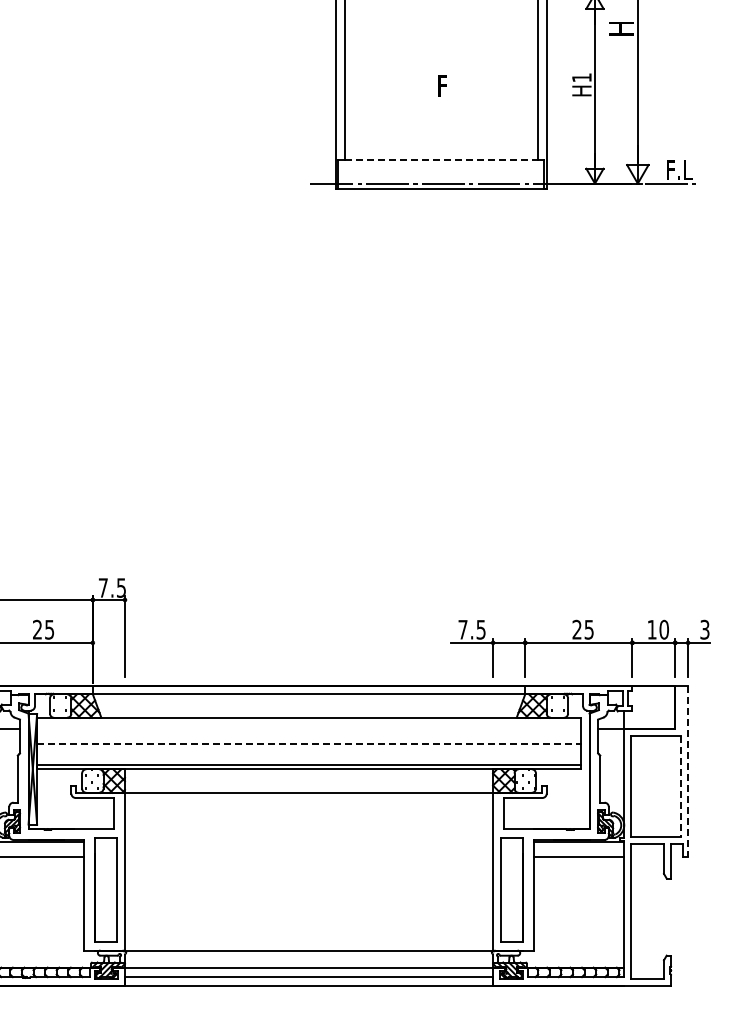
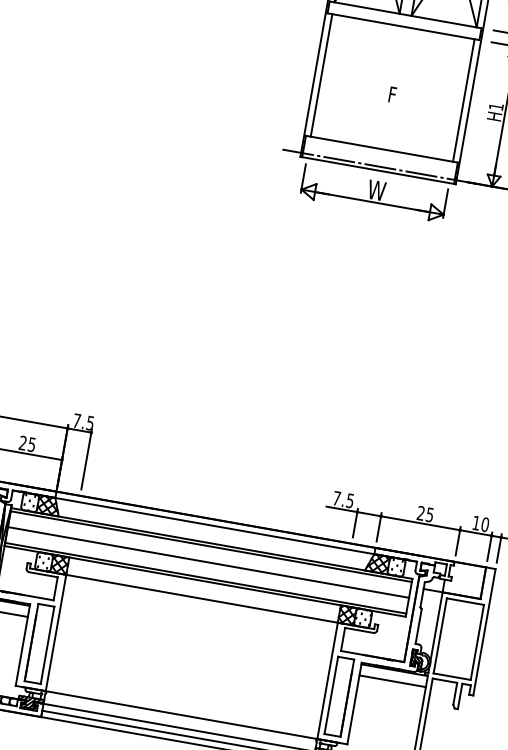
line: (441, 160) -> (382, 149), dashed -> solid
part: (440, 220) -> (373, 193), added
line: (308, 722) -> (210, 546), added
line: (309, 743) -> (208, 562), dashed -> solid
line: (688, 771) -> (484, 632), dashed -> solid
line: (681, 786) -> (477, 642), dashed -> solid

